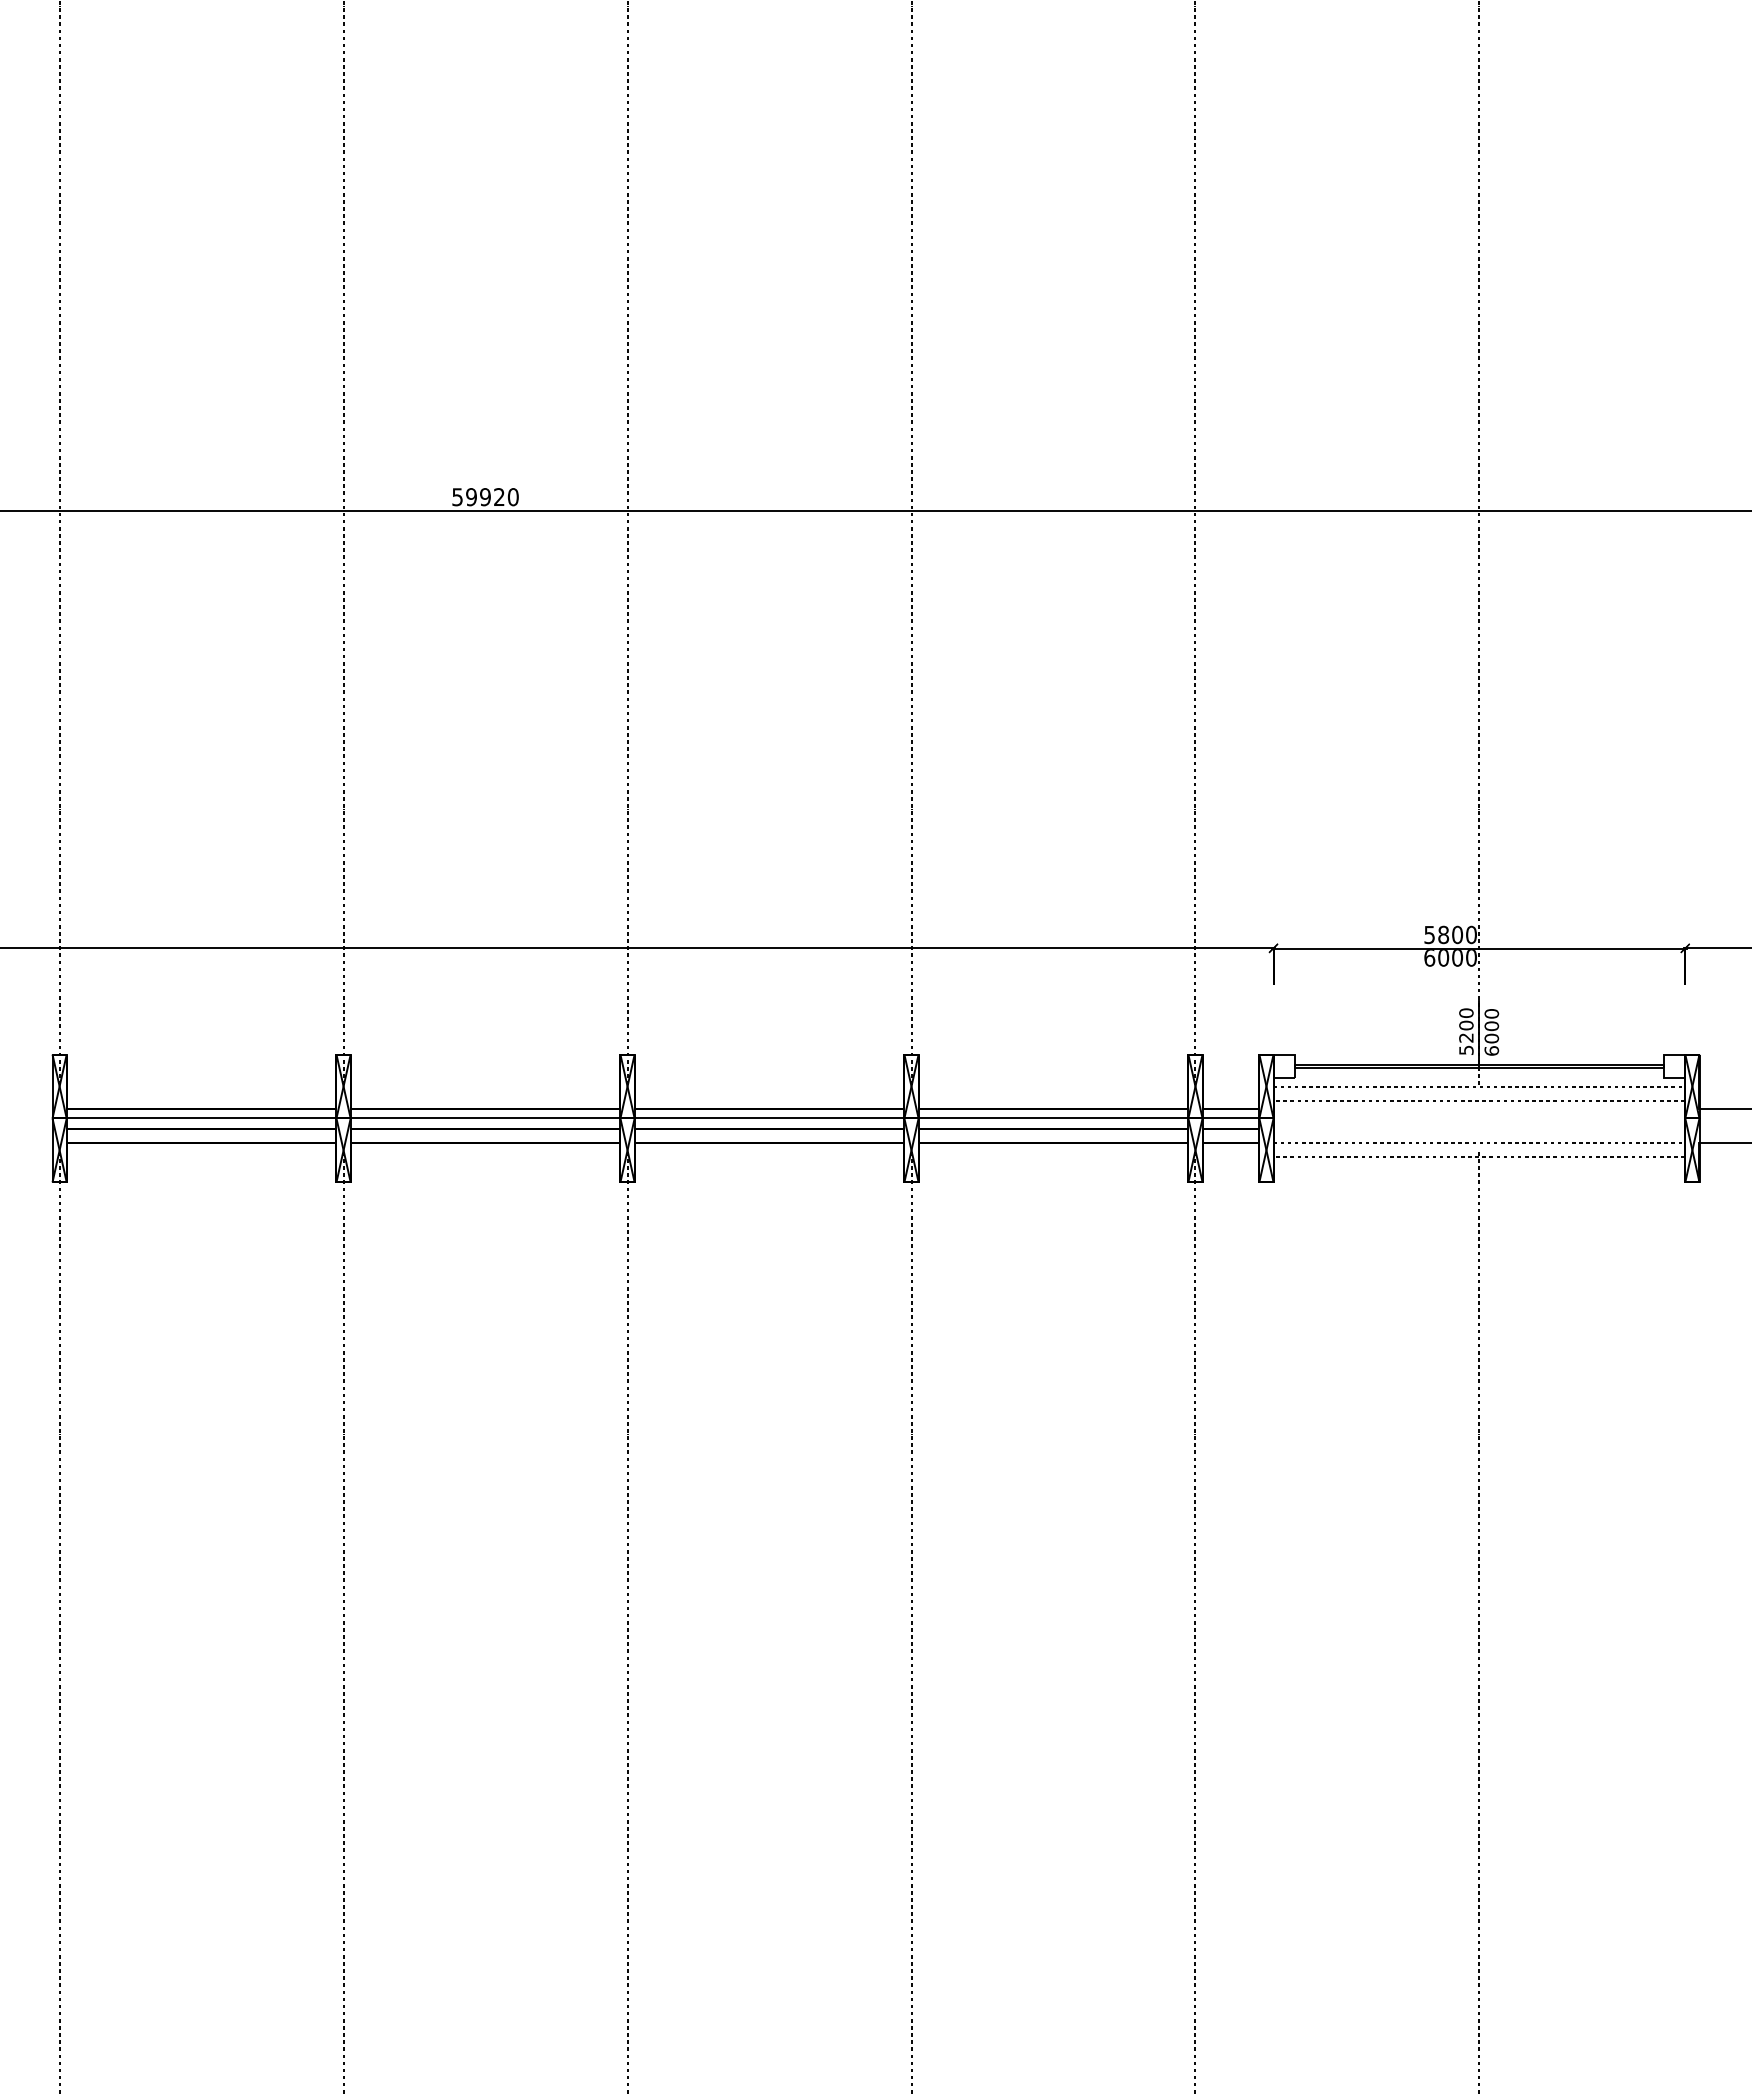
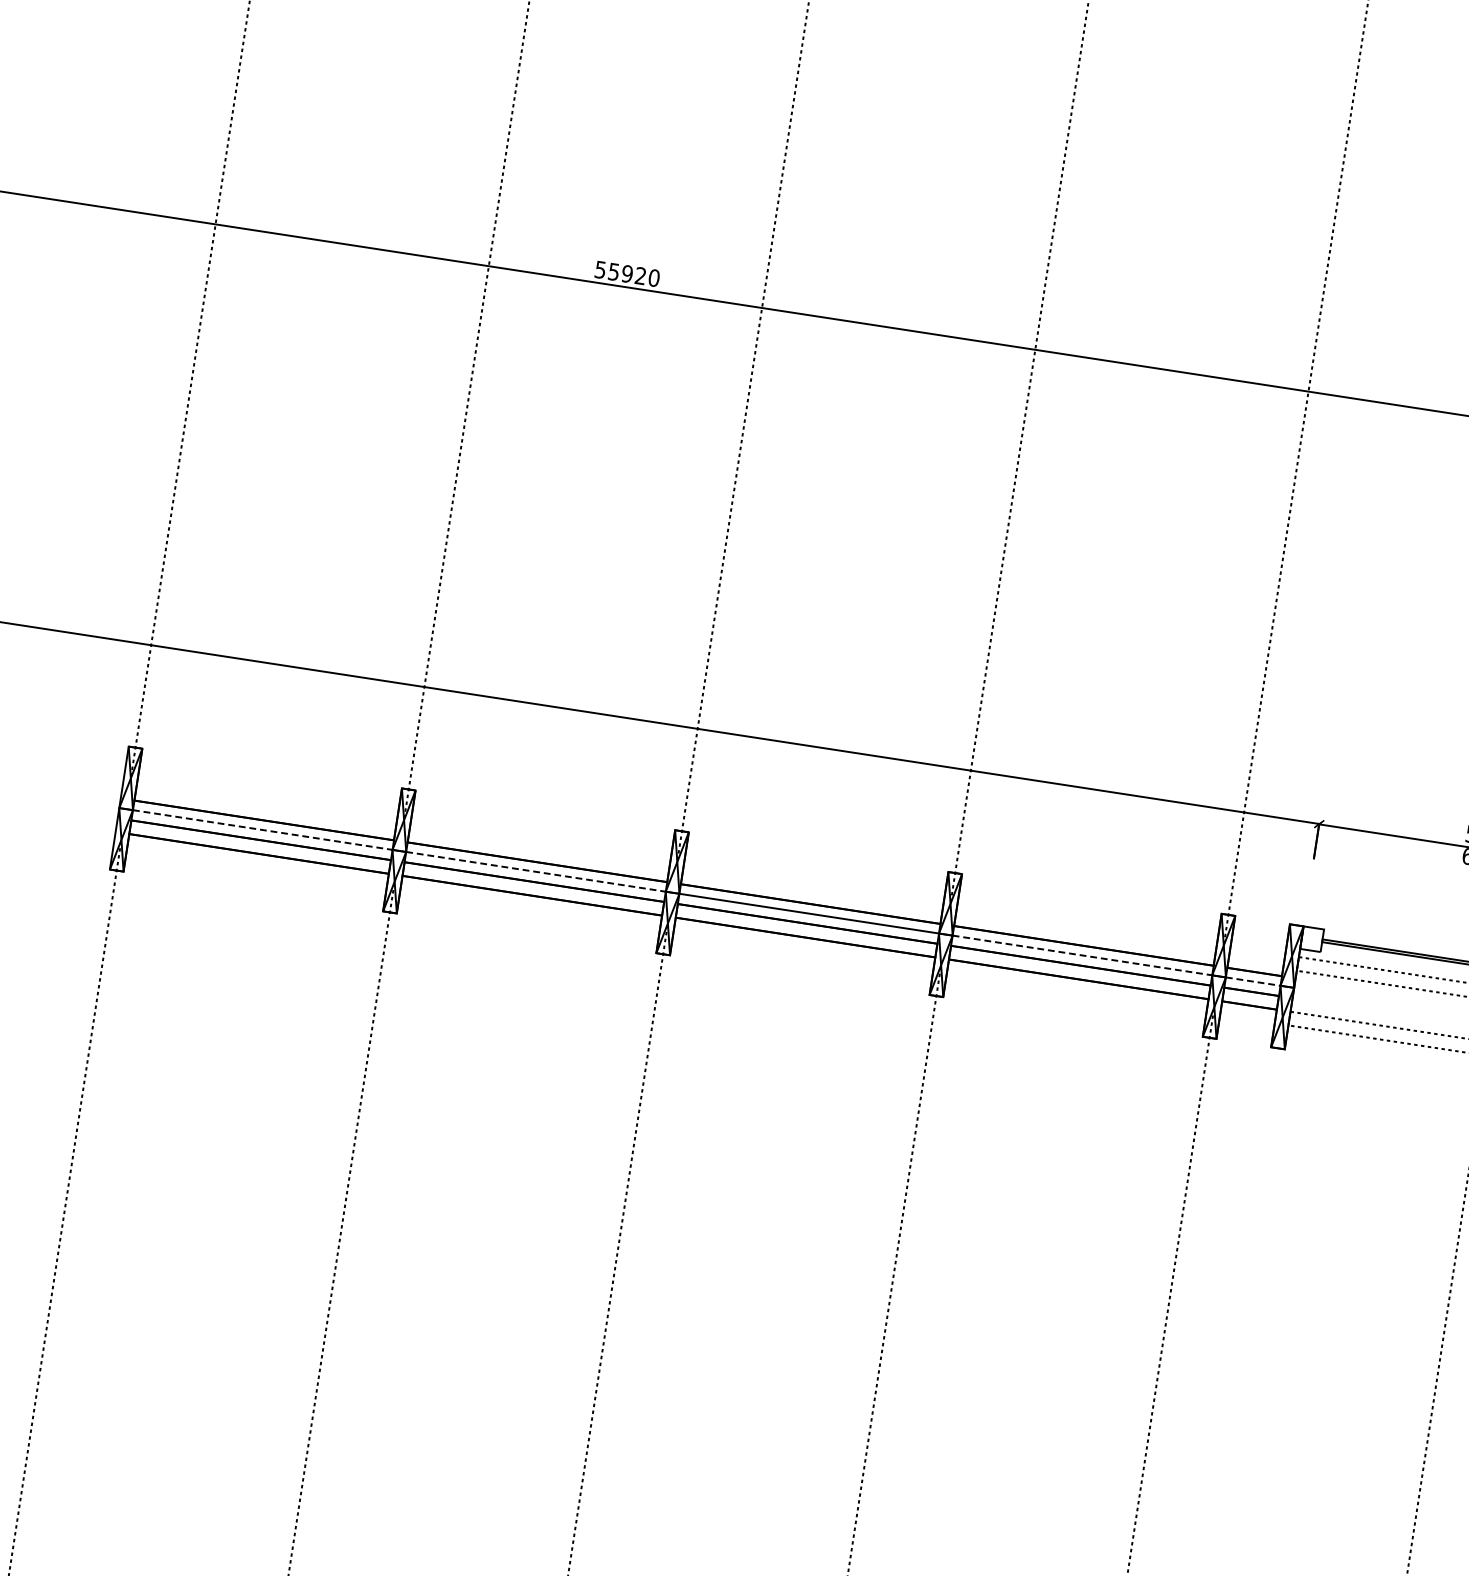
text: (471, 496) -> (614, 271), 59920 -> 55920
line: (201, 1118) -> (262, 830), solid -> dashed
line: (485, 1118) -> (535, 871), solid -> dashed
line: (1053, 1118) -> (1082, 955), solid -> dashed
line: (1231, 1118) -> (1253, 981), solid -> dashed

